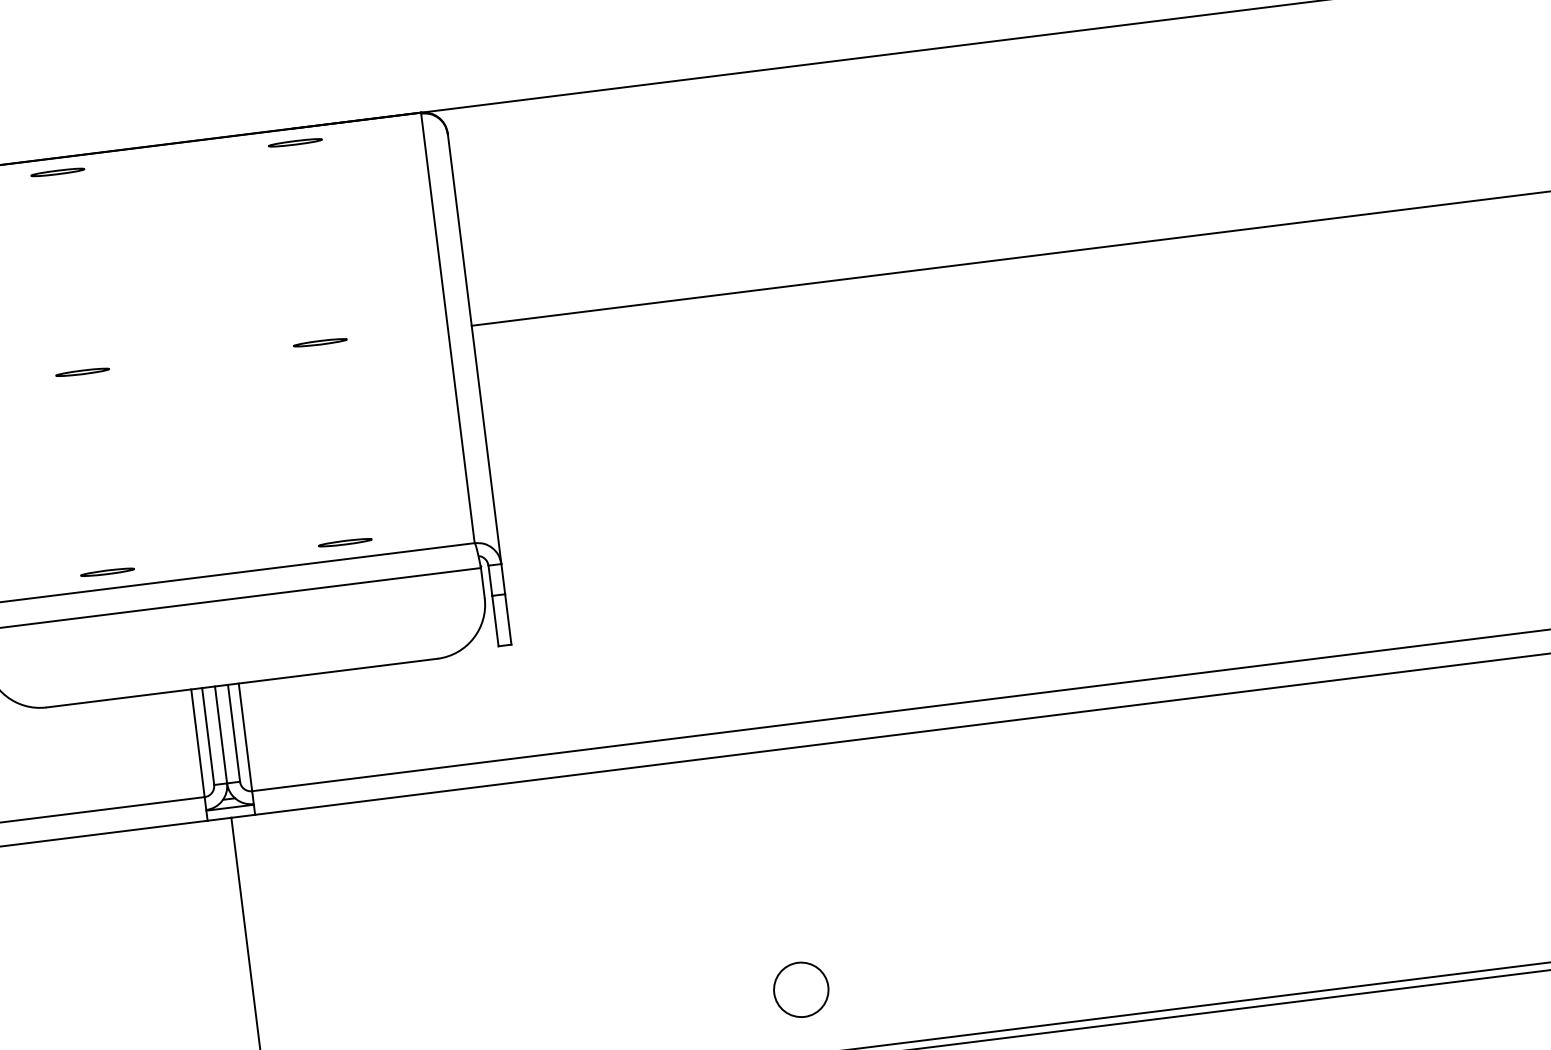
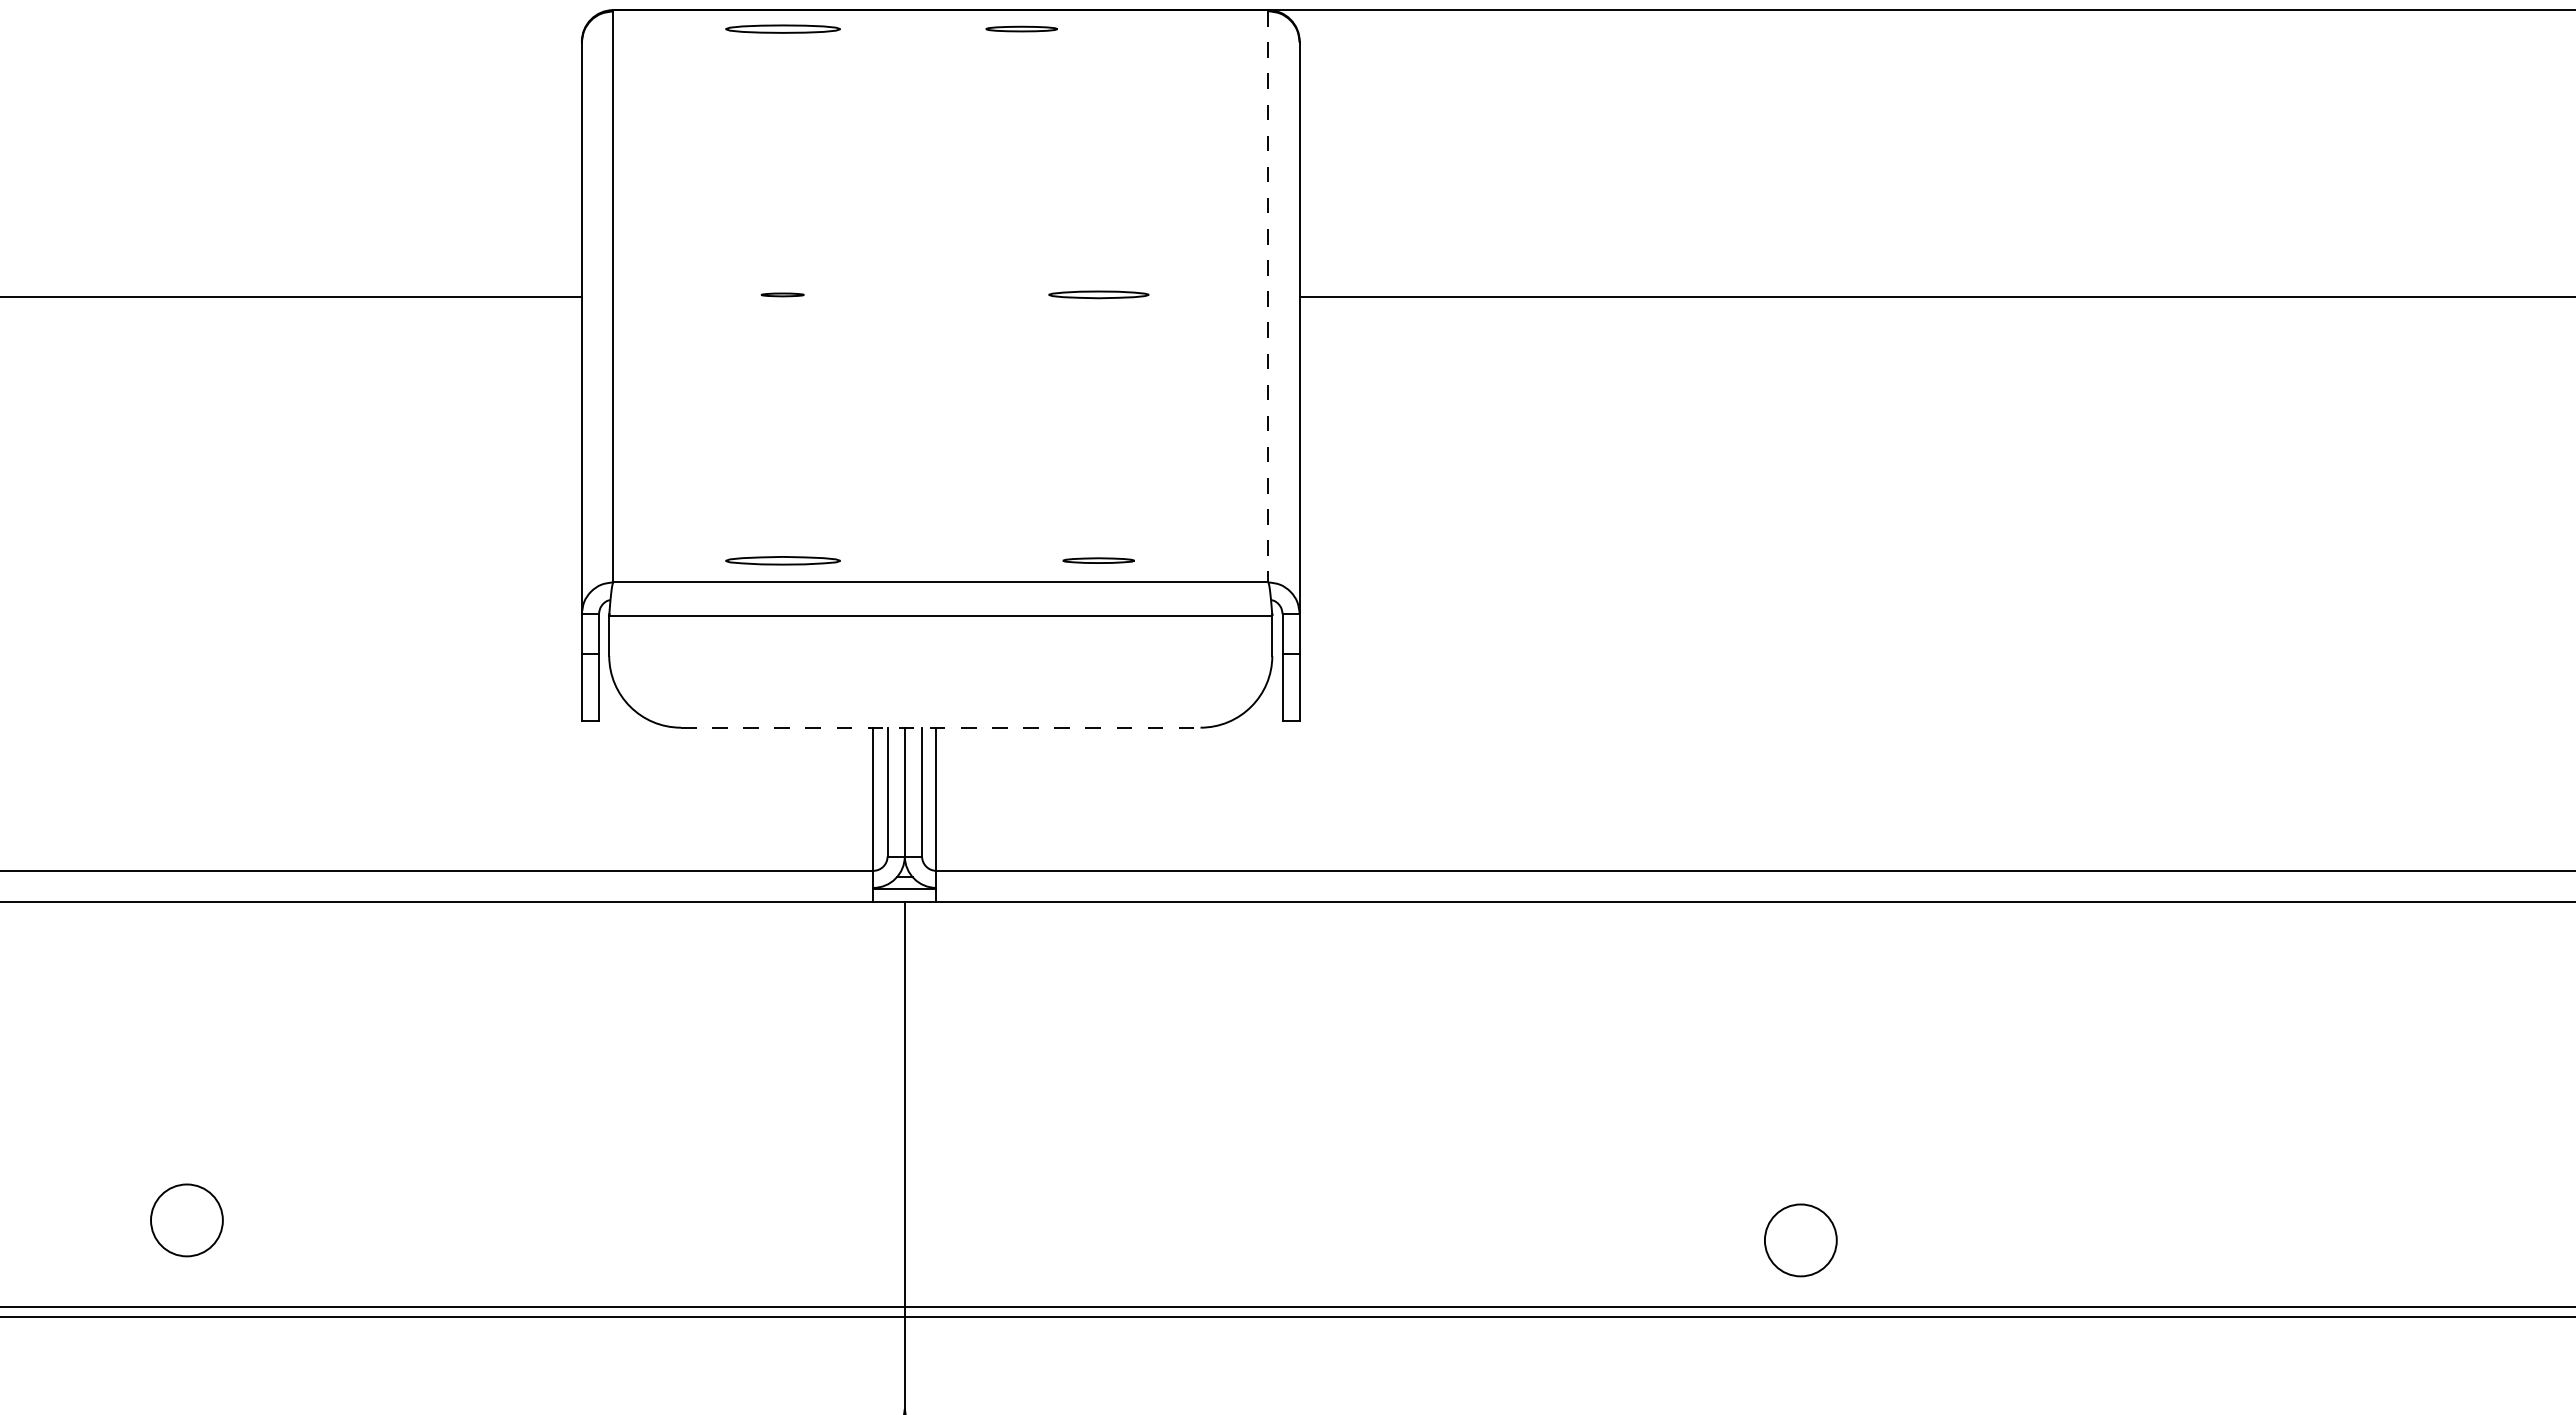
part: (295, 142) -> (1021, 28), moved
part: (57, 172) -> (782, 28), size x1.6
line: (448, 328) -> (1268, 296), solid -> dashed
part: (320, 342) -> (1098, 294), size x1.4
part: (82, 372) -> (782, 294), size x0.6
part: (107, 572) -> (782, 560), size x1.6
line: (241, 683) -> (940, 727), solid -> dashed
circle: (801, 989) -> (1800, 1240), moved

